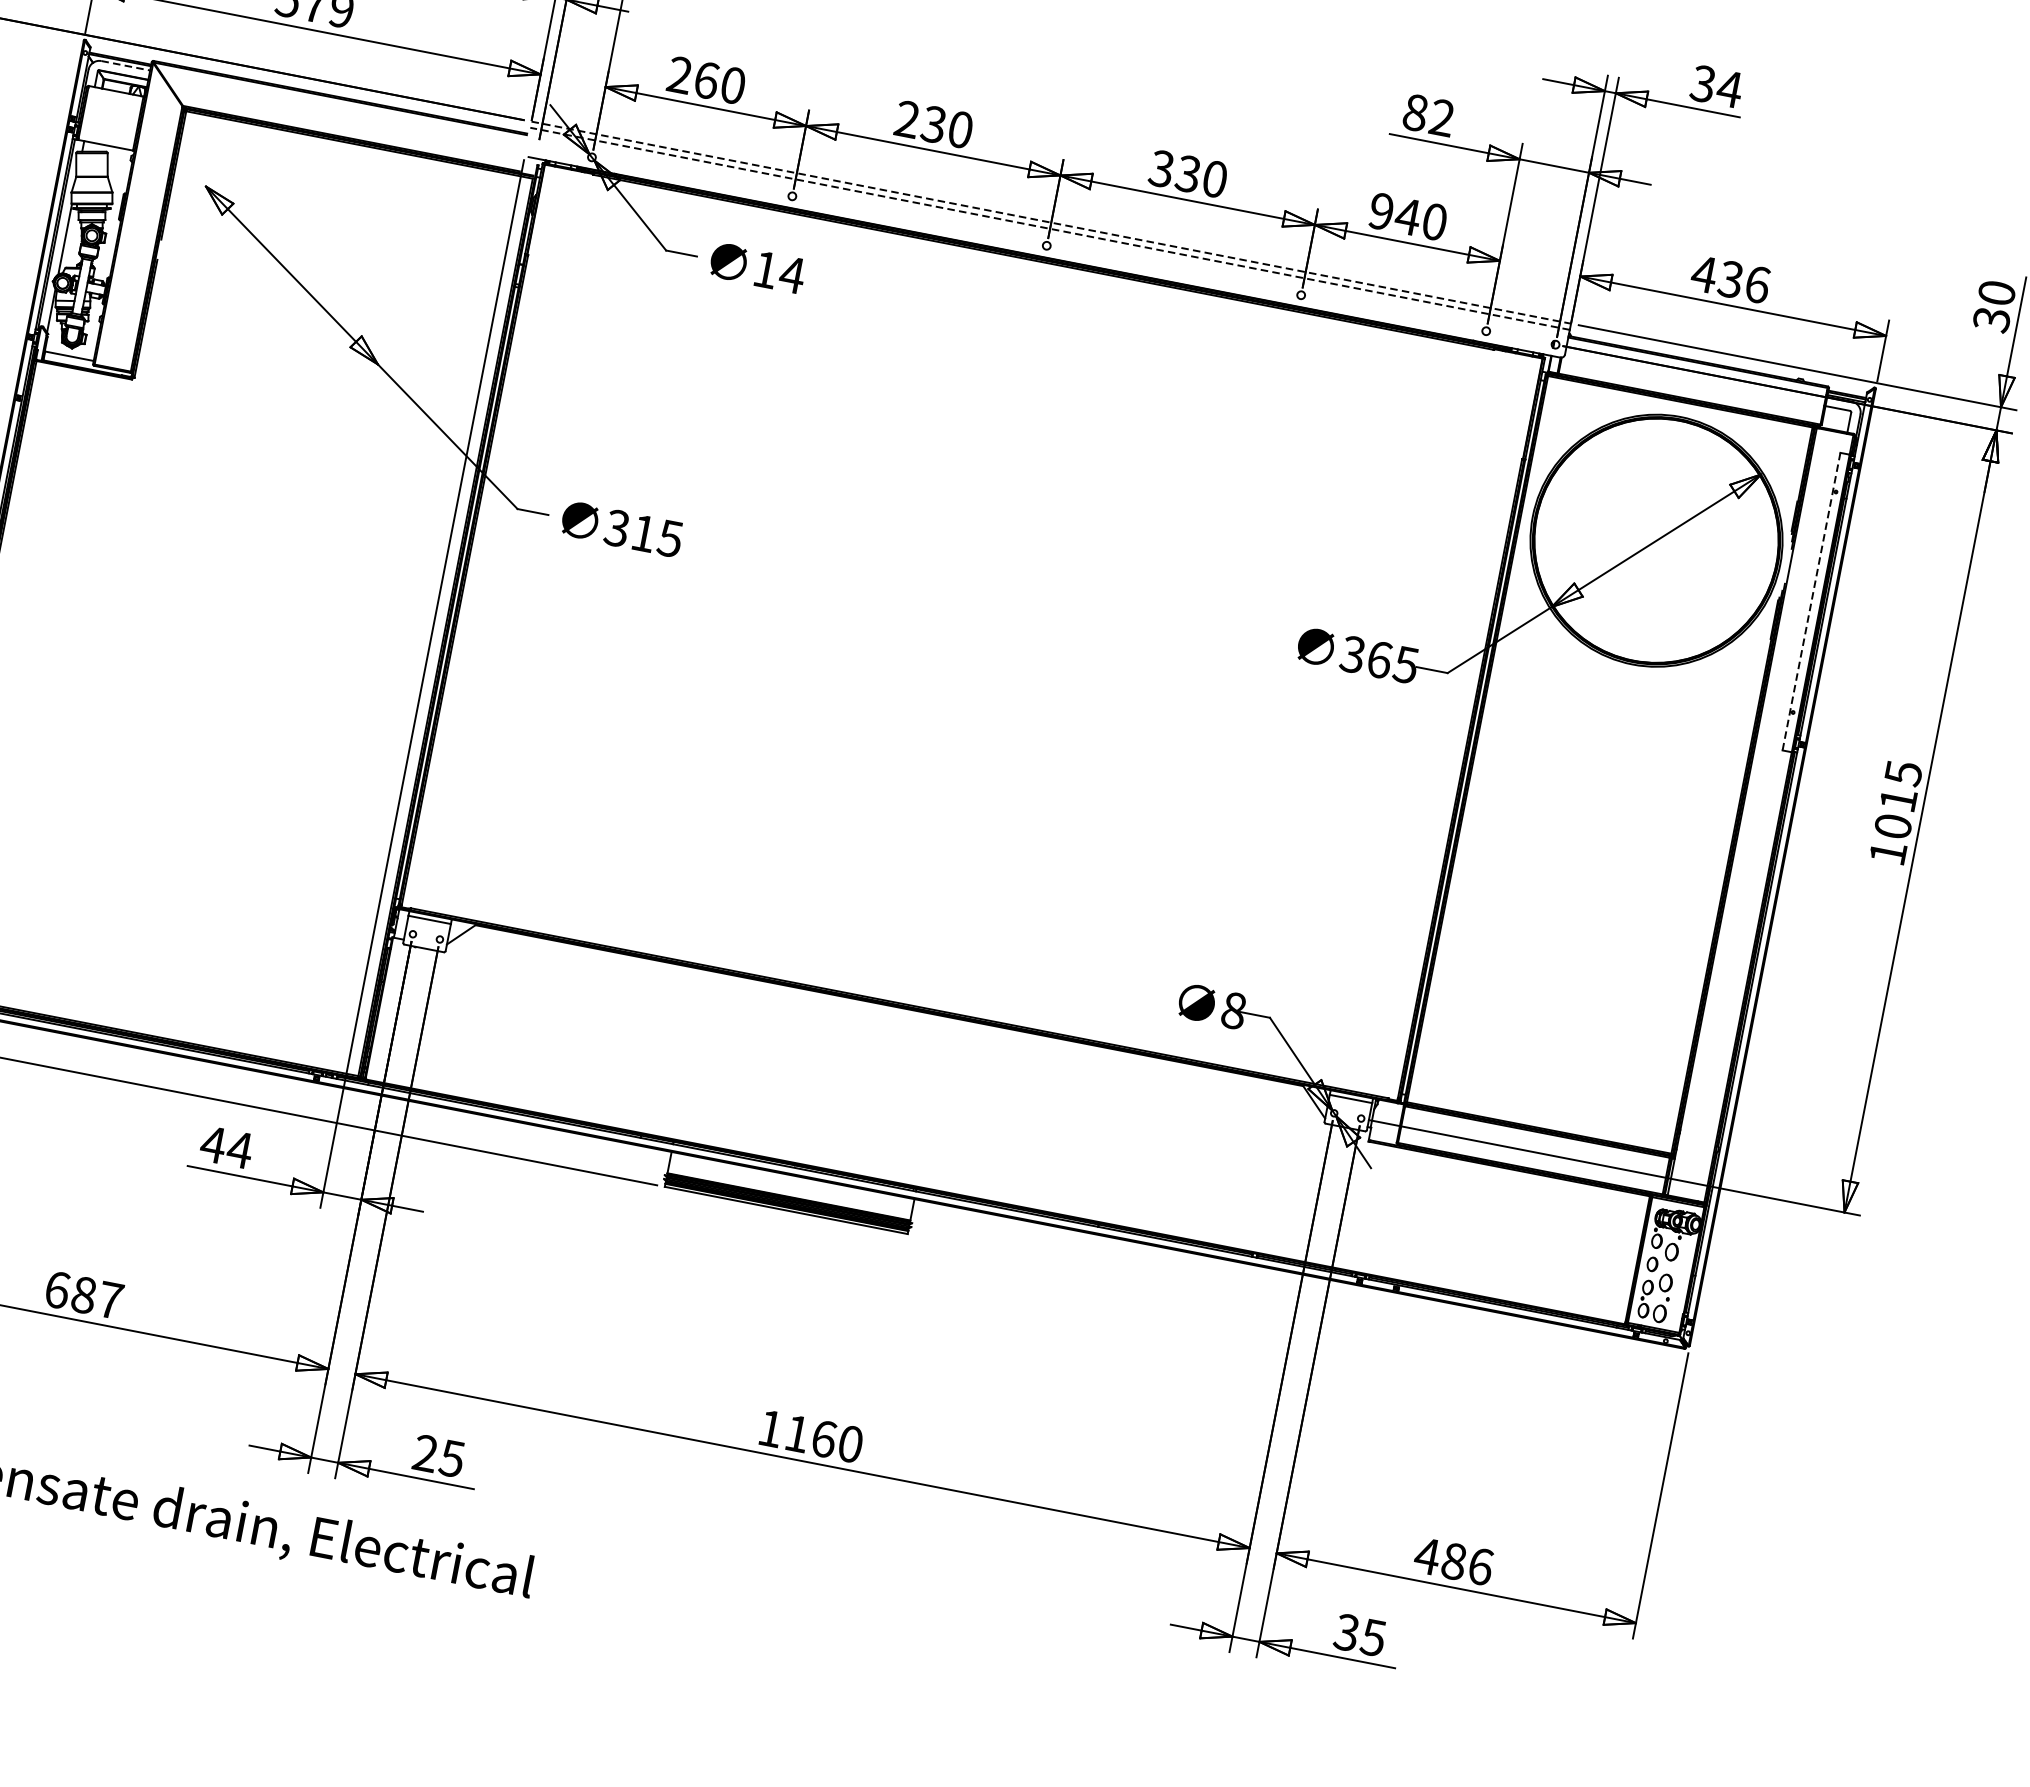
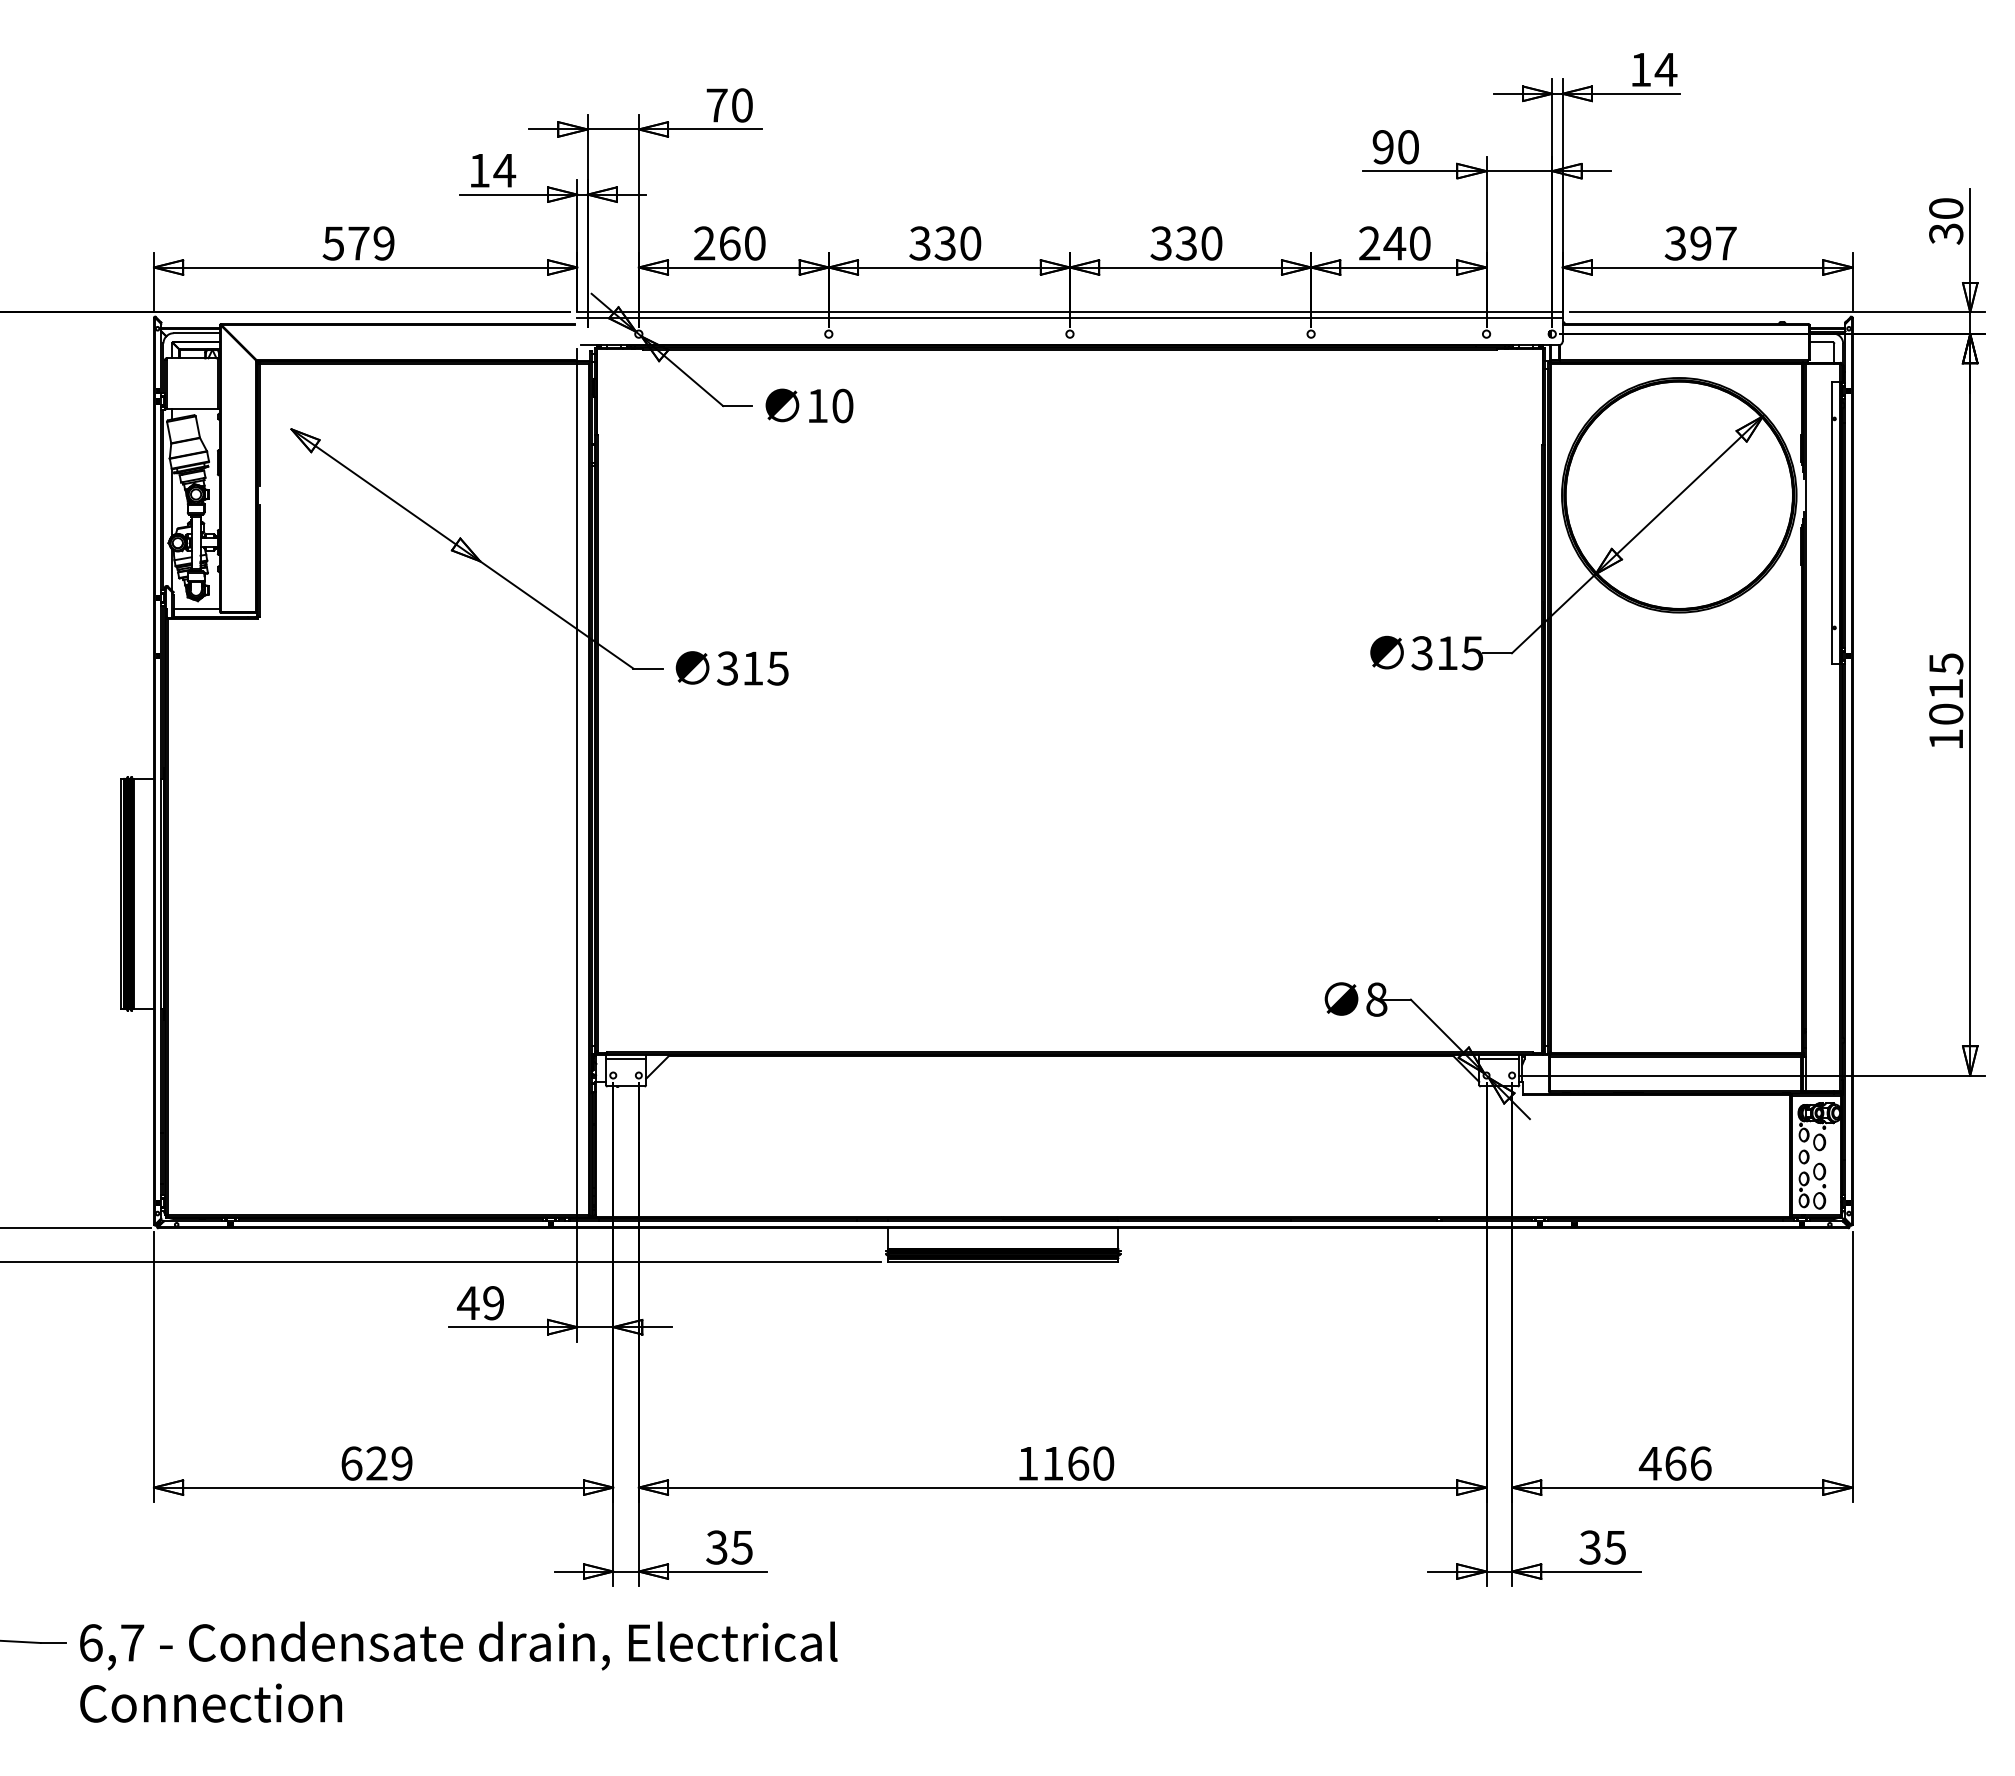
line: (126, 66) -> (197, 333), dashed -> solid
text: (1702, 83) -> (1640, 69), 34 -> 14
text: (1428, 115) -> (1395, 147), 82 -> 90
text: (906, 119) -> (919, 243), 230 -> 330
text: (1381, 211) -> (1369, 243), 940 -> 240
line: (1050, 222) -> (1069, 312), dashed -> solid
line: (1049, 229) -> (1069, 318), dashed -> solid
text: (792, 274) -> (842, 405), 14 -> 10
text: (1730, 279) -> (1700, 243), 436 -> 397
line: (1811, 601) -> (1831, 523), dashed -> solid
text: (1379, 660) -> (1447, 653), 365 -> 315
text: (239, 1150) -> (493, 1303), 44 -> 49
text: (97, 1297) -> (389, 1463), 687 -> 629
text: (425, 1453) -> (716, 1547), 25 -> 35
text: (1453, 1561) -> (1675, 1463), 486 -> 466

